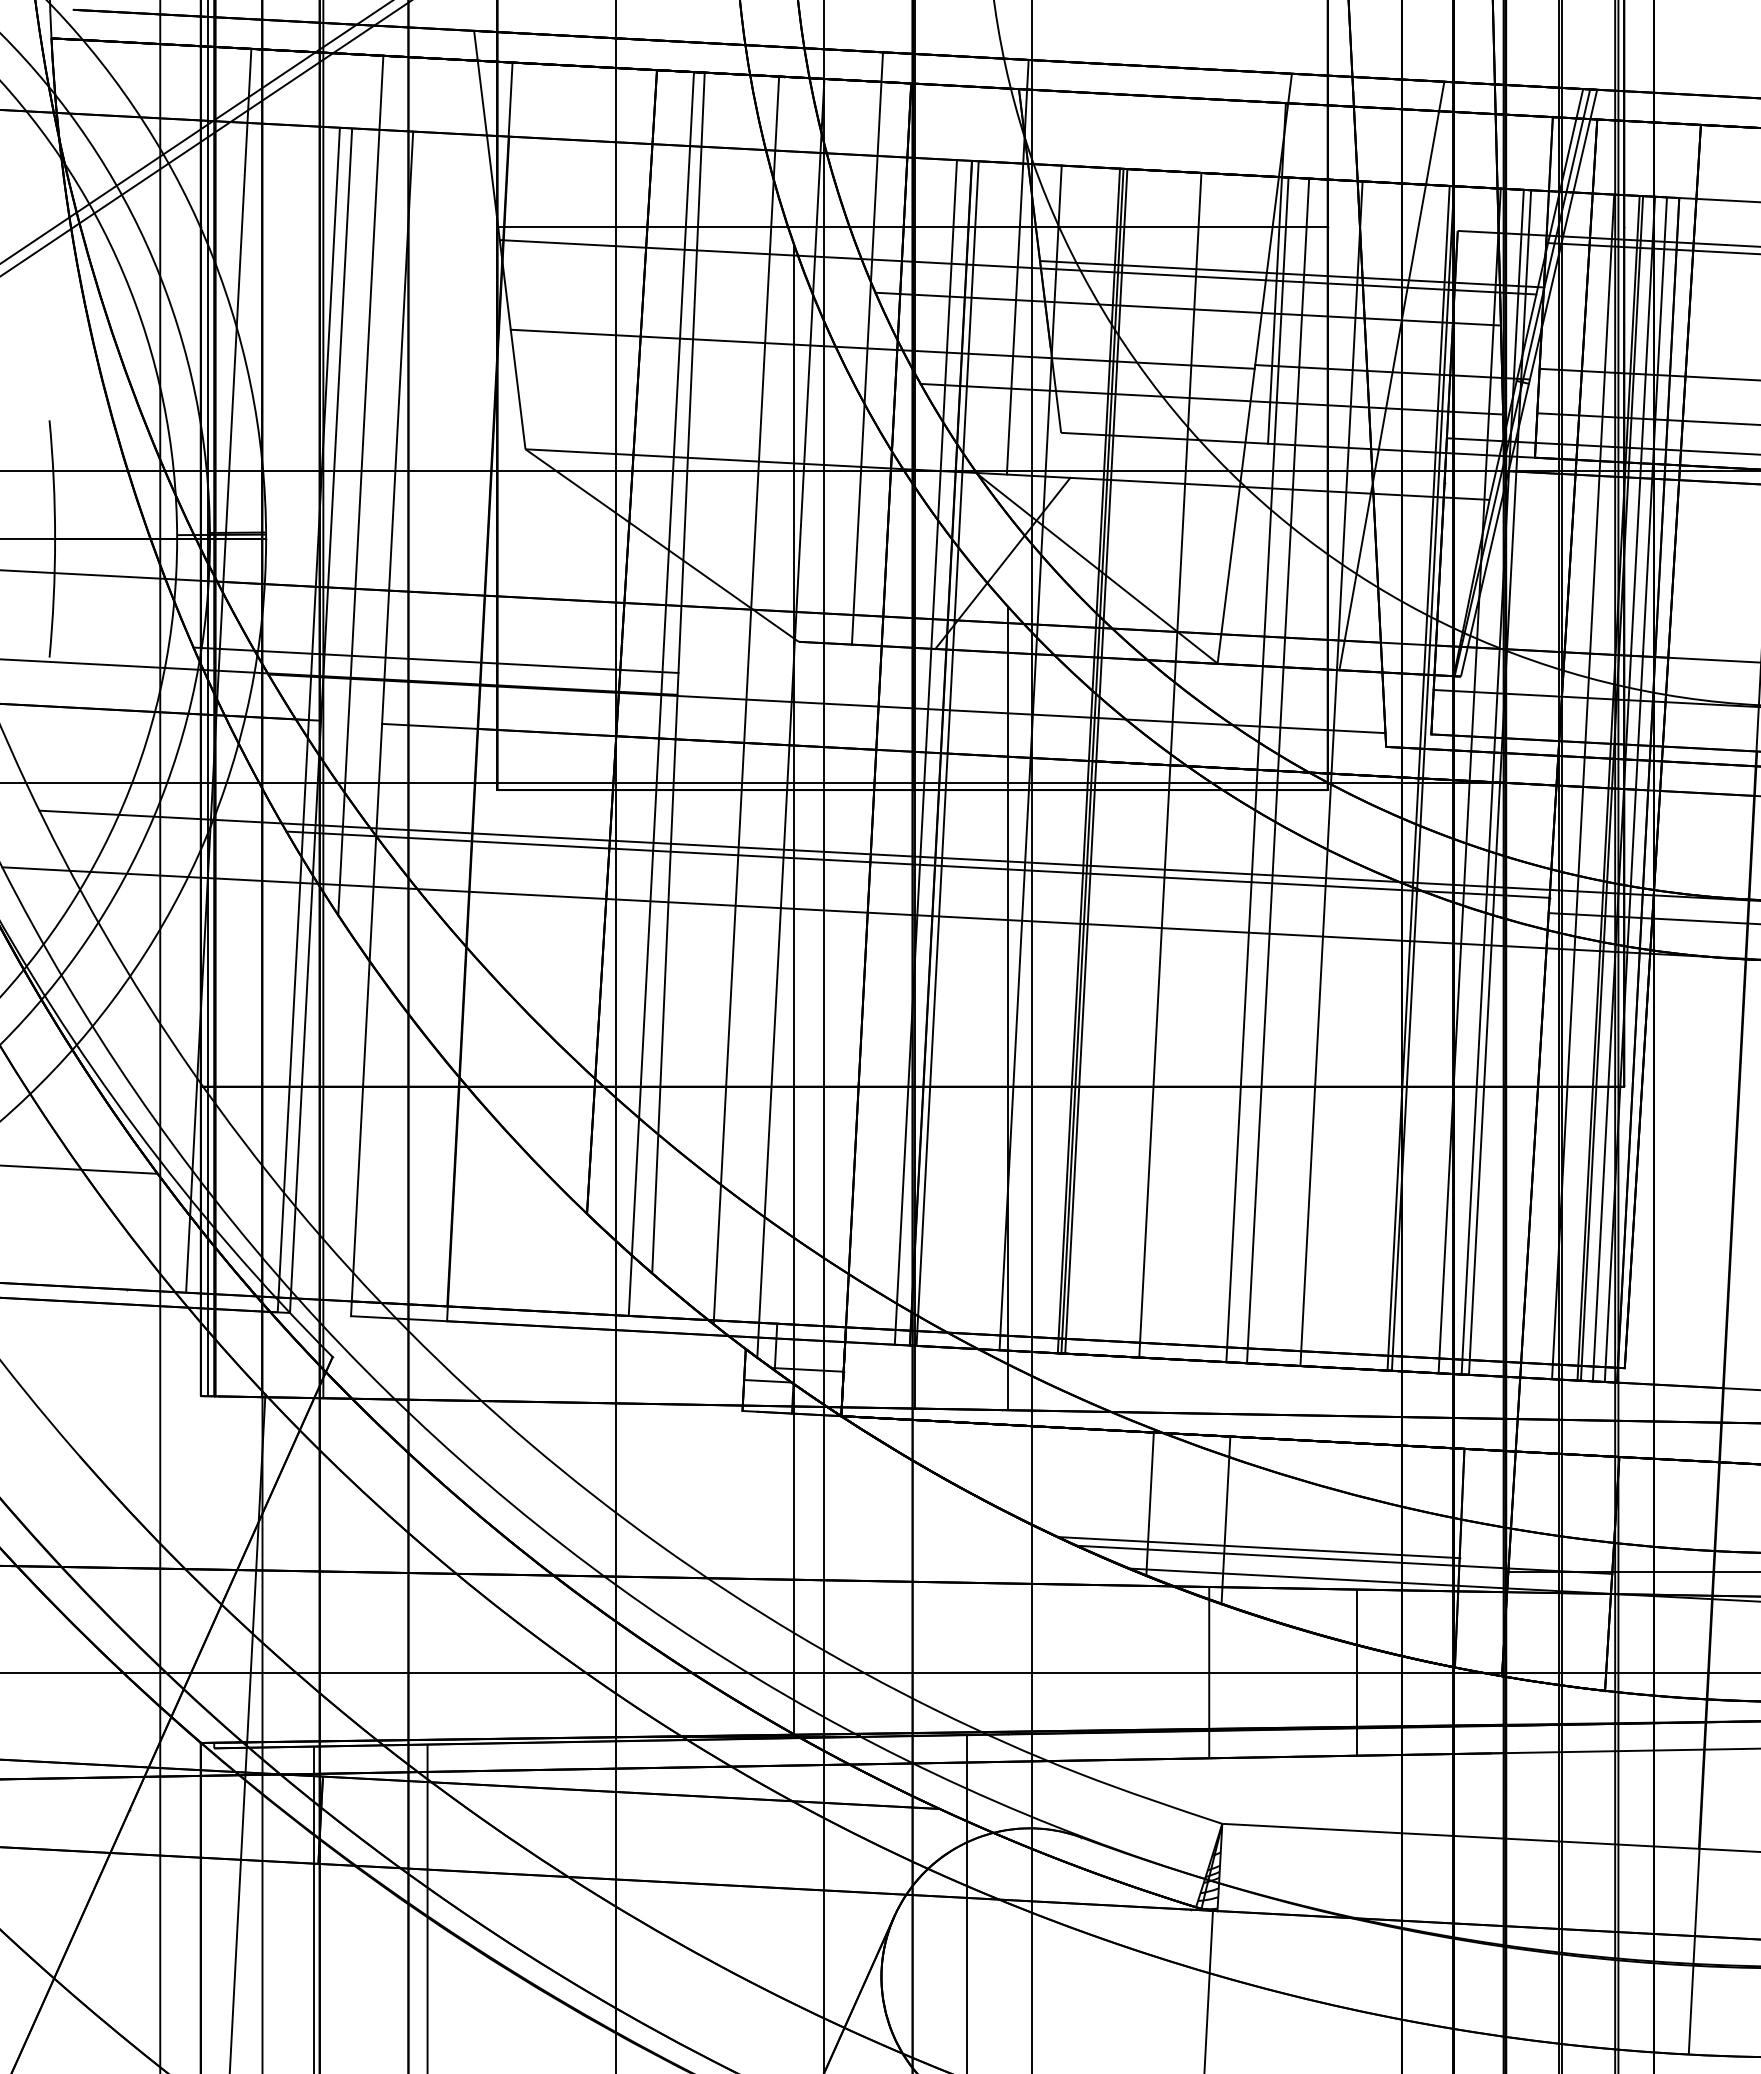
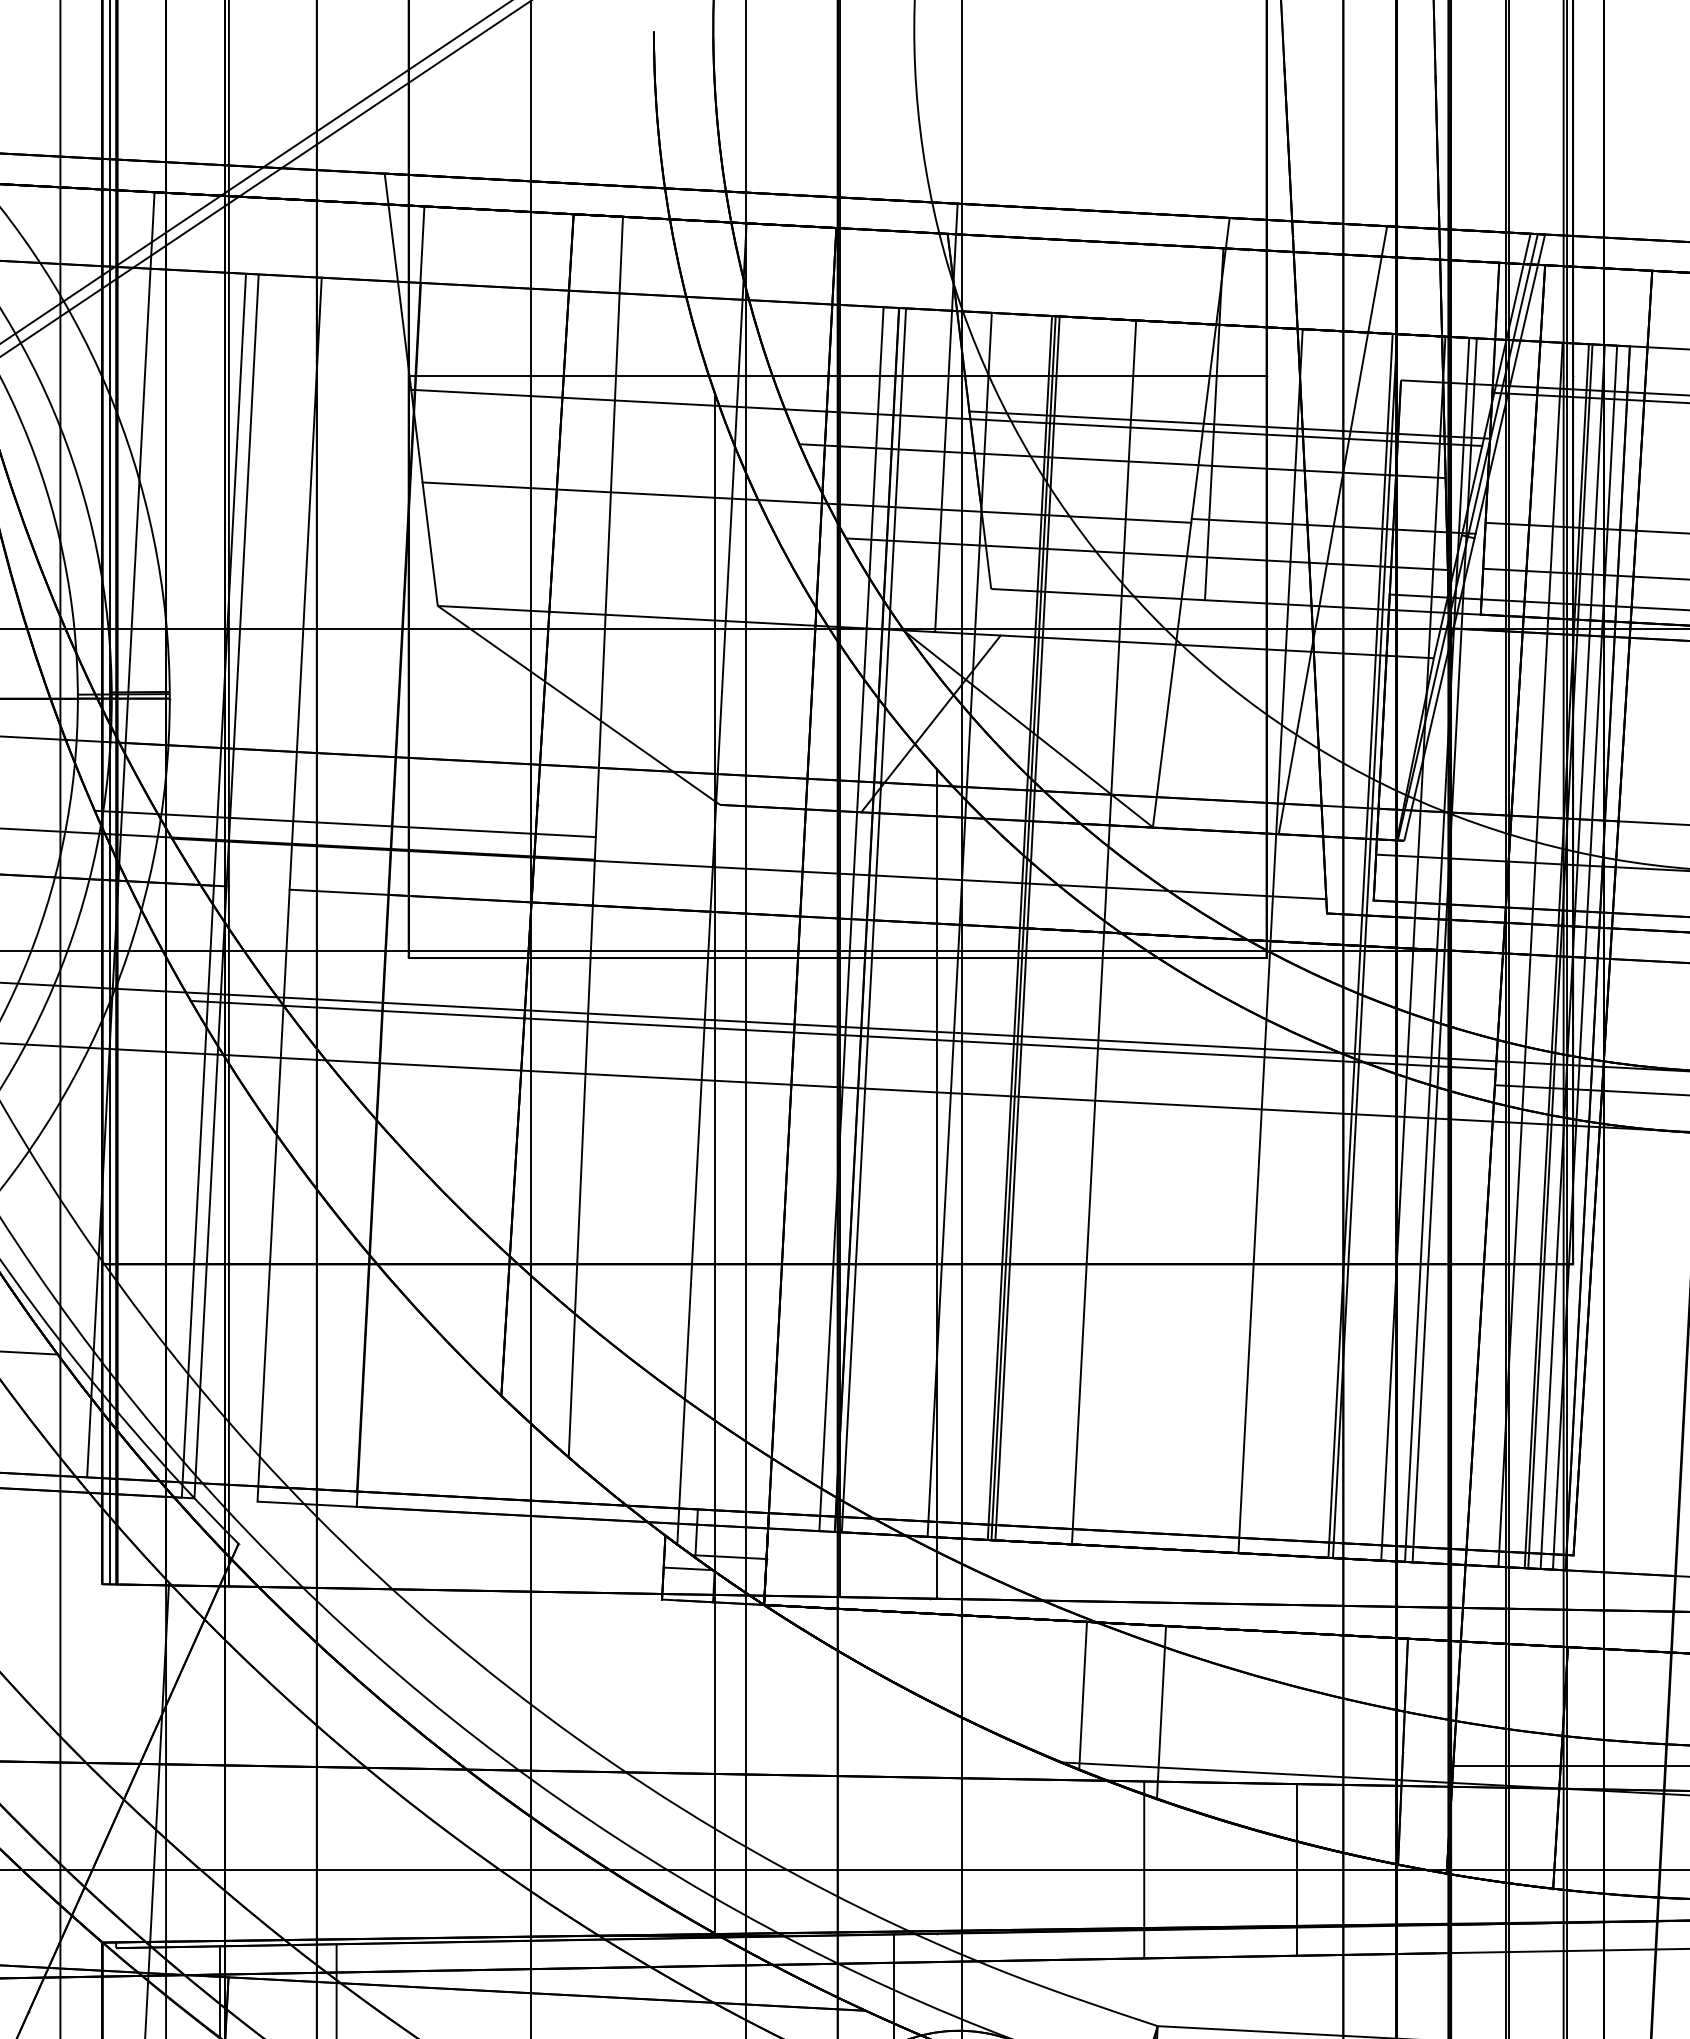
line: (867, 348) -> (791, 501), removed
line: (360, 485) -> (267, 643), removed
line: (660, 693) -> (577, 858), removed
line: (746, 700) -> (666, 865), removed
line: (1257, 769) -> (1194, 936), removed
line: (1278, 770) -> (1215, 937), removed
line: (1258, 1547) -> (1195, 1740), removed
line: (1344, 1559) -> (1283, 1753), removed

